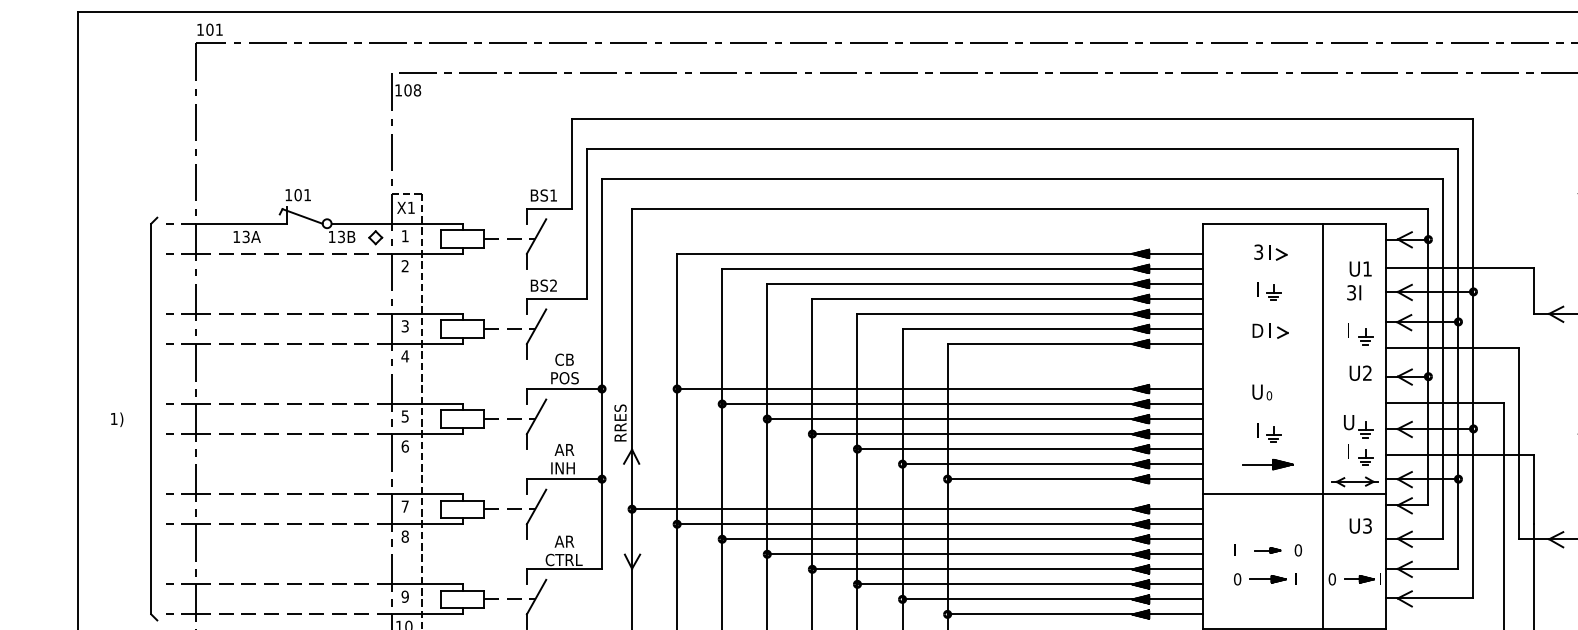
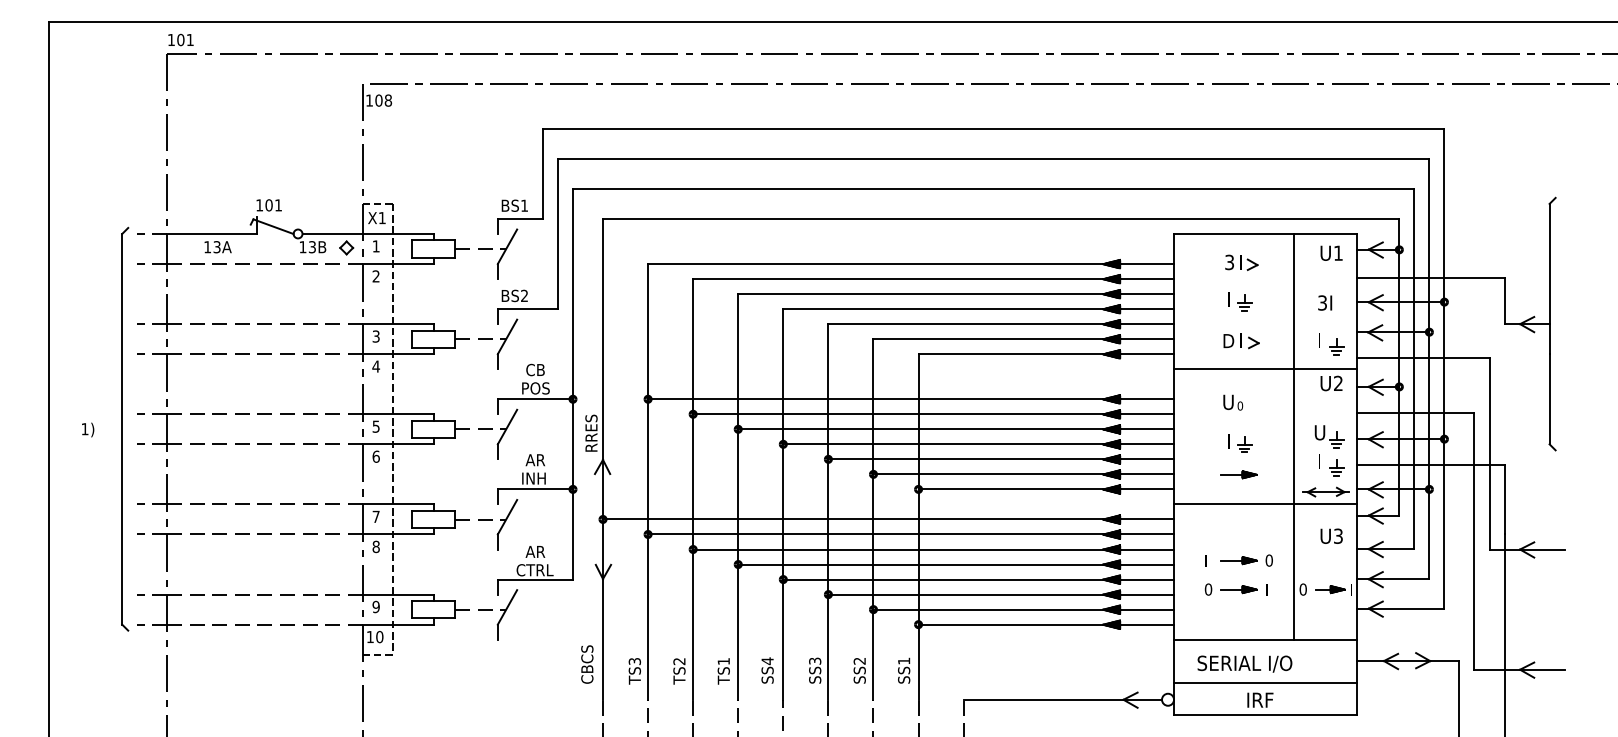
text: (1360, 268) -> (1331, 252), moved
line: (1293, 359) -> (1264, 369), added
part: (1267, 464) -> (1238, 474), size x0.71
part: (1267, 550) -> (1238, 560), size x1.43

